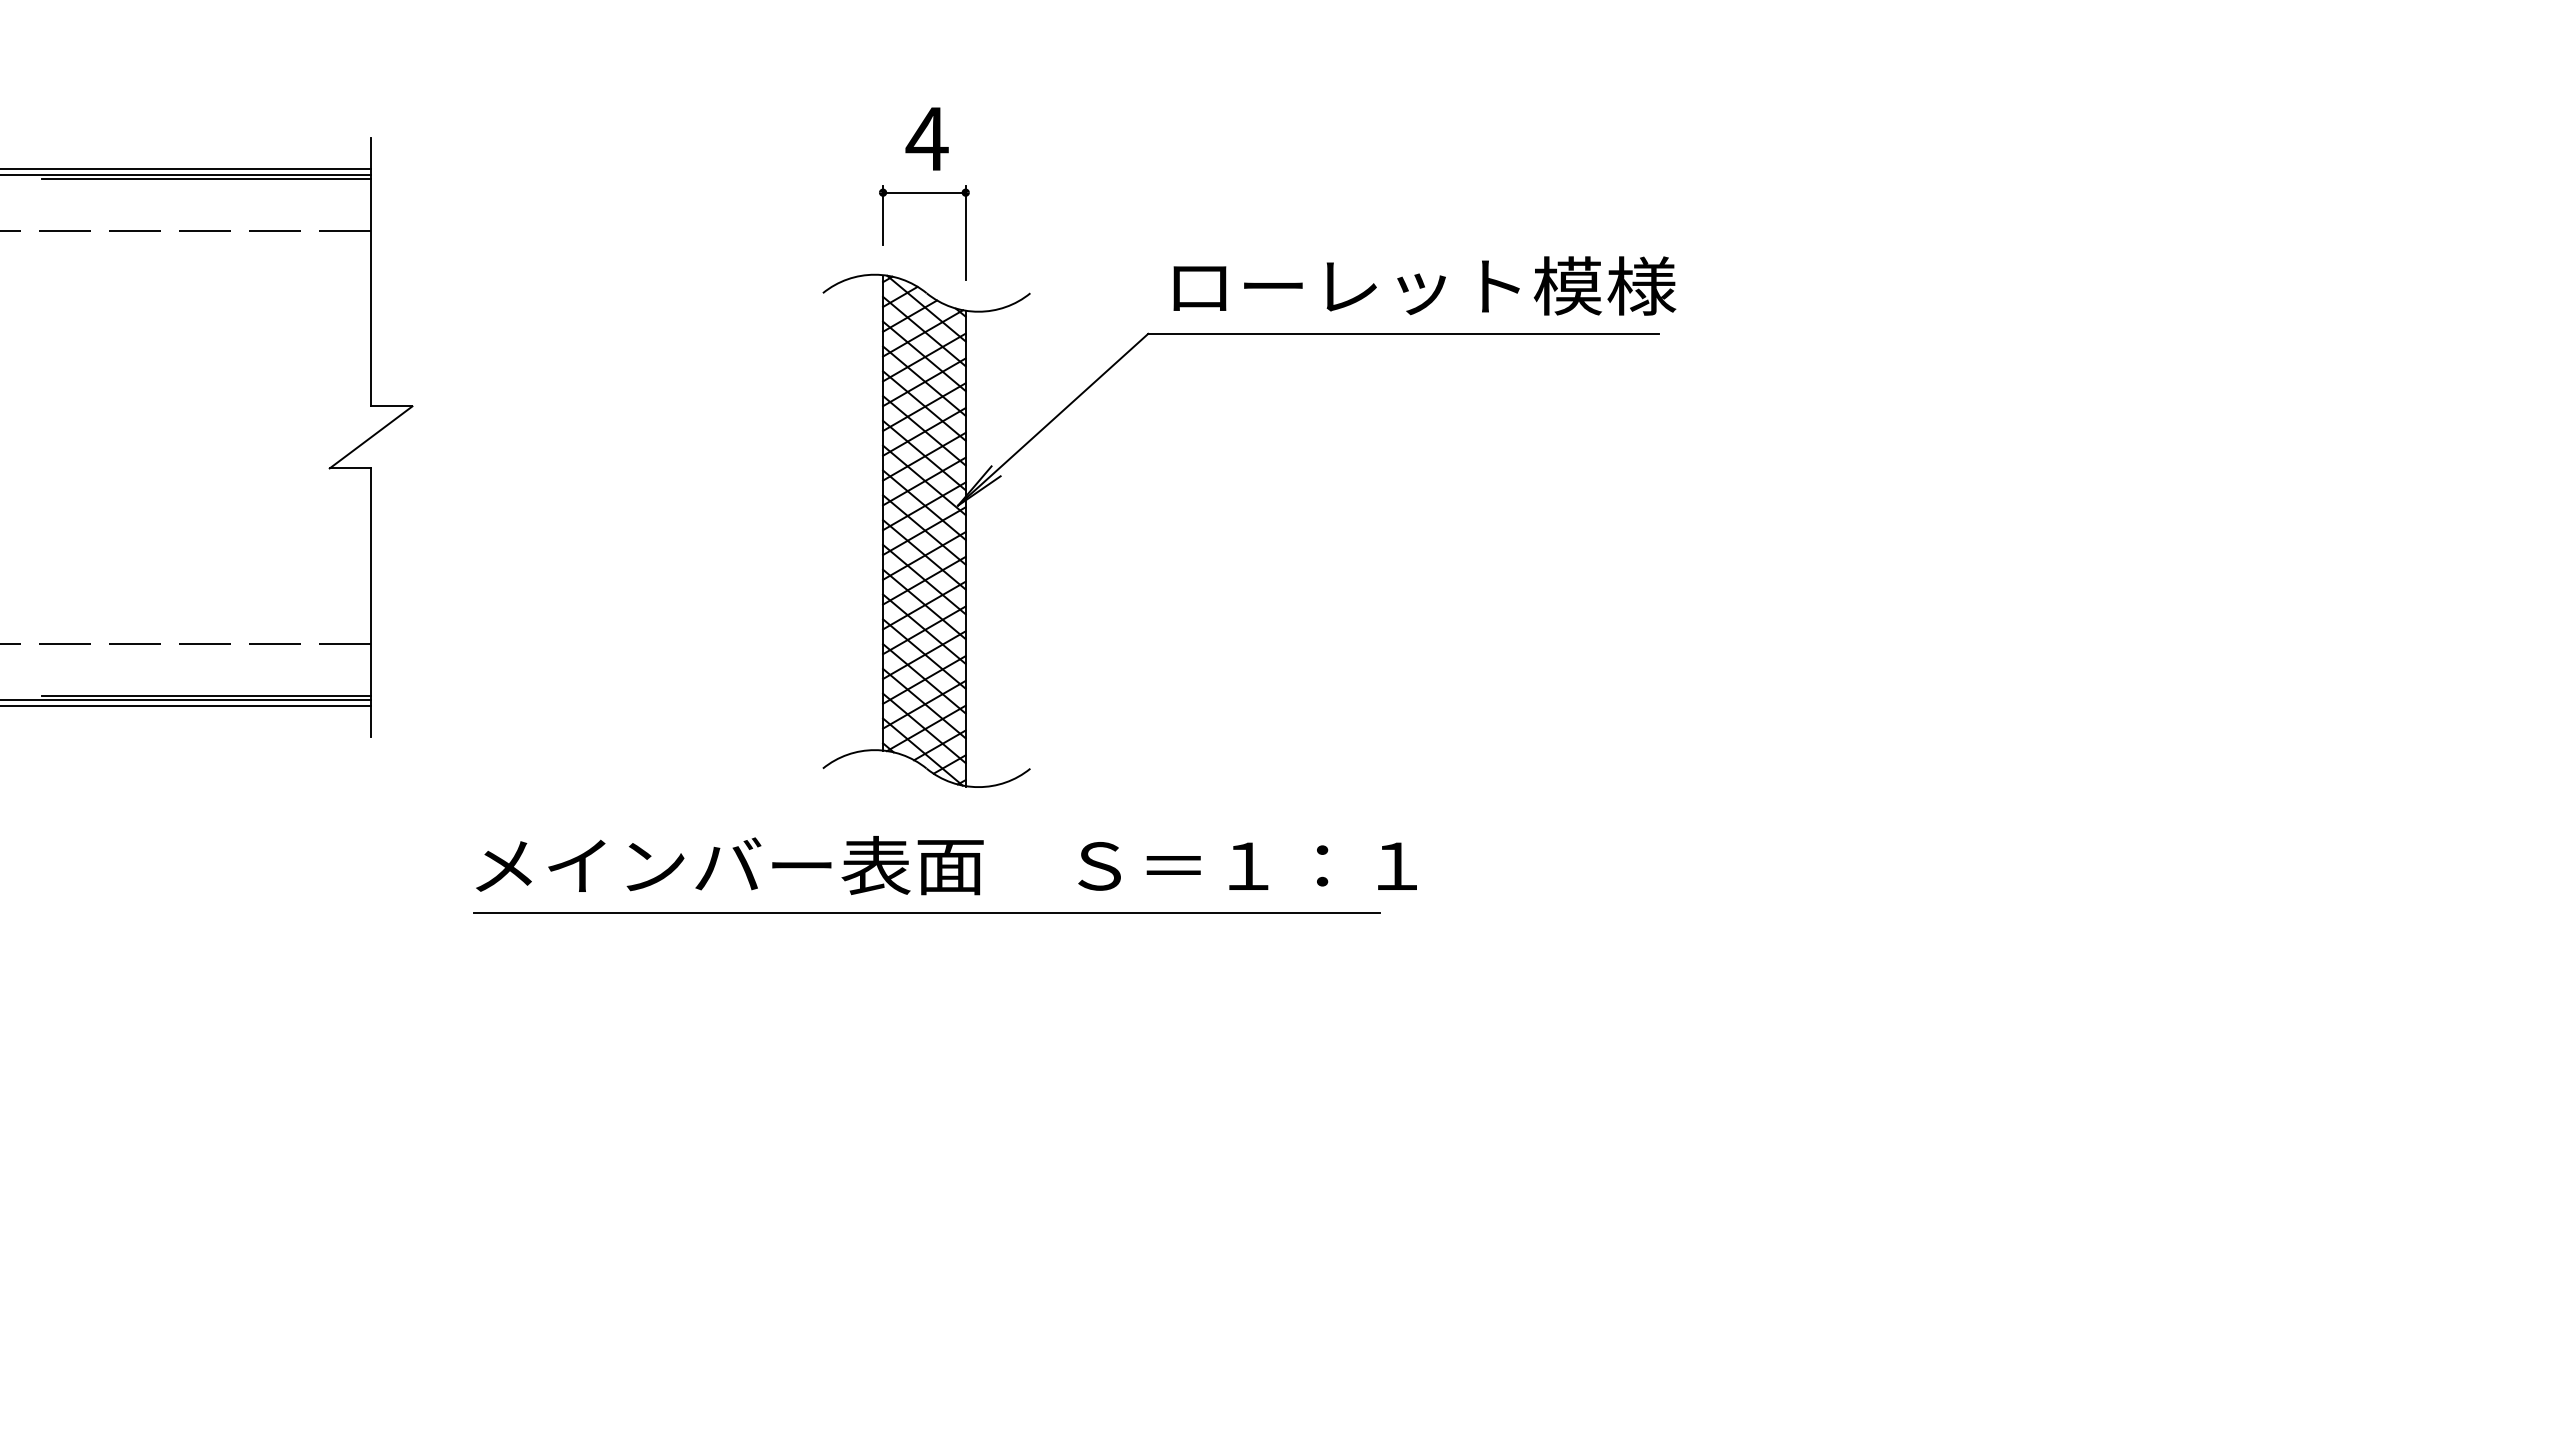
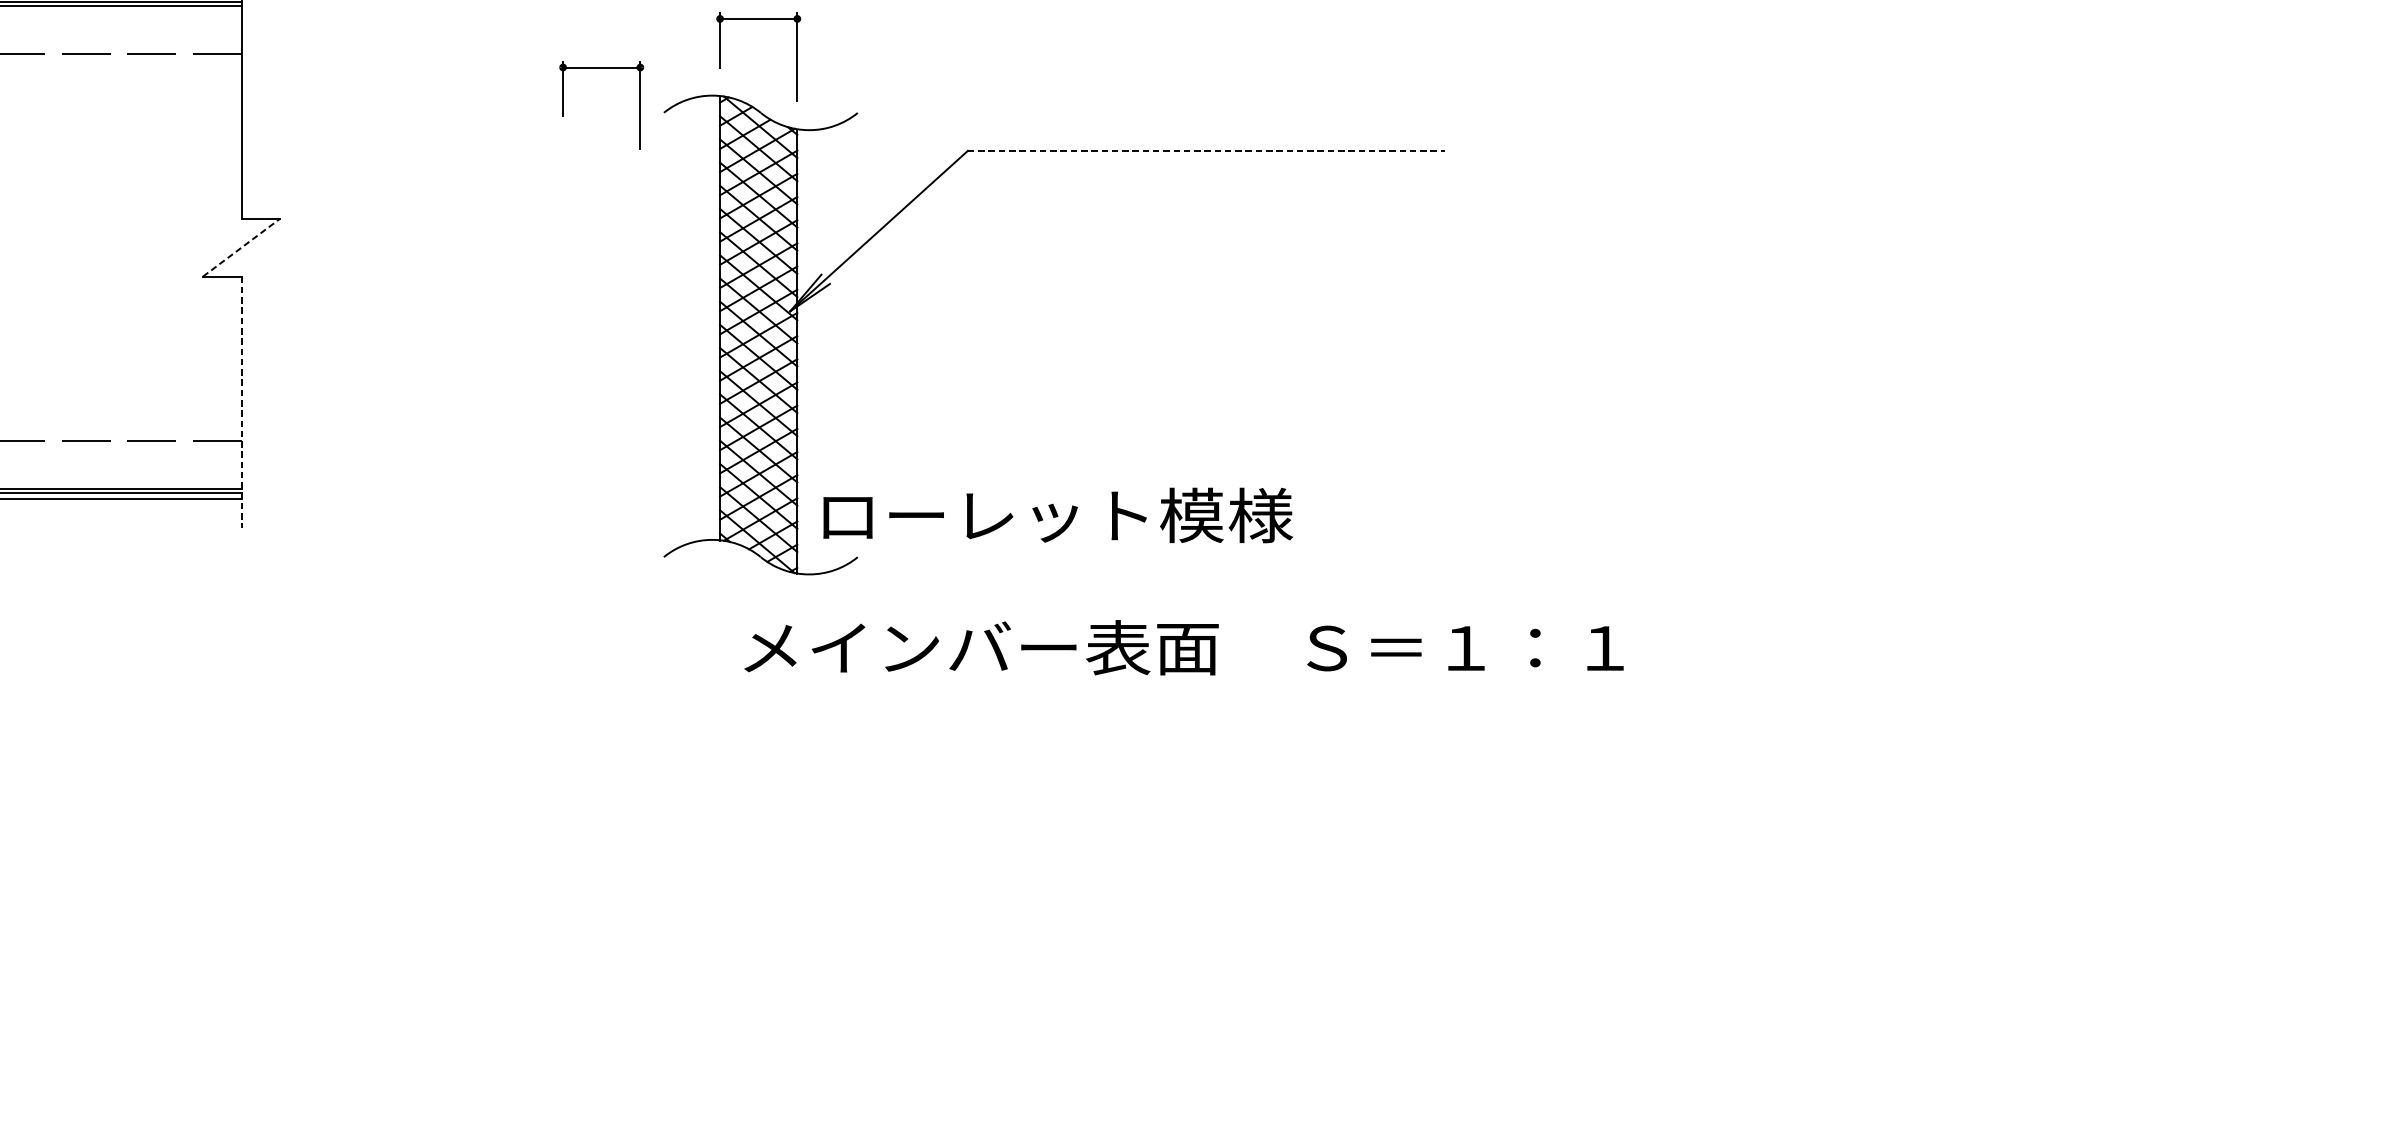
part: (756, 245) -> (601, 68), added
text: (1424, 285) -> (1057, 514), moved
line: (1404, 333) -> (1207, 150), solid -> dashed
line: (371, 437) -> (242, 247), solid -> dashed
line: (371, 603) -> (242, 402), solid -> dashed
text: (946, 865) -> (1184, 647), moved
line: (926, 912) -> (760, 691), removed

